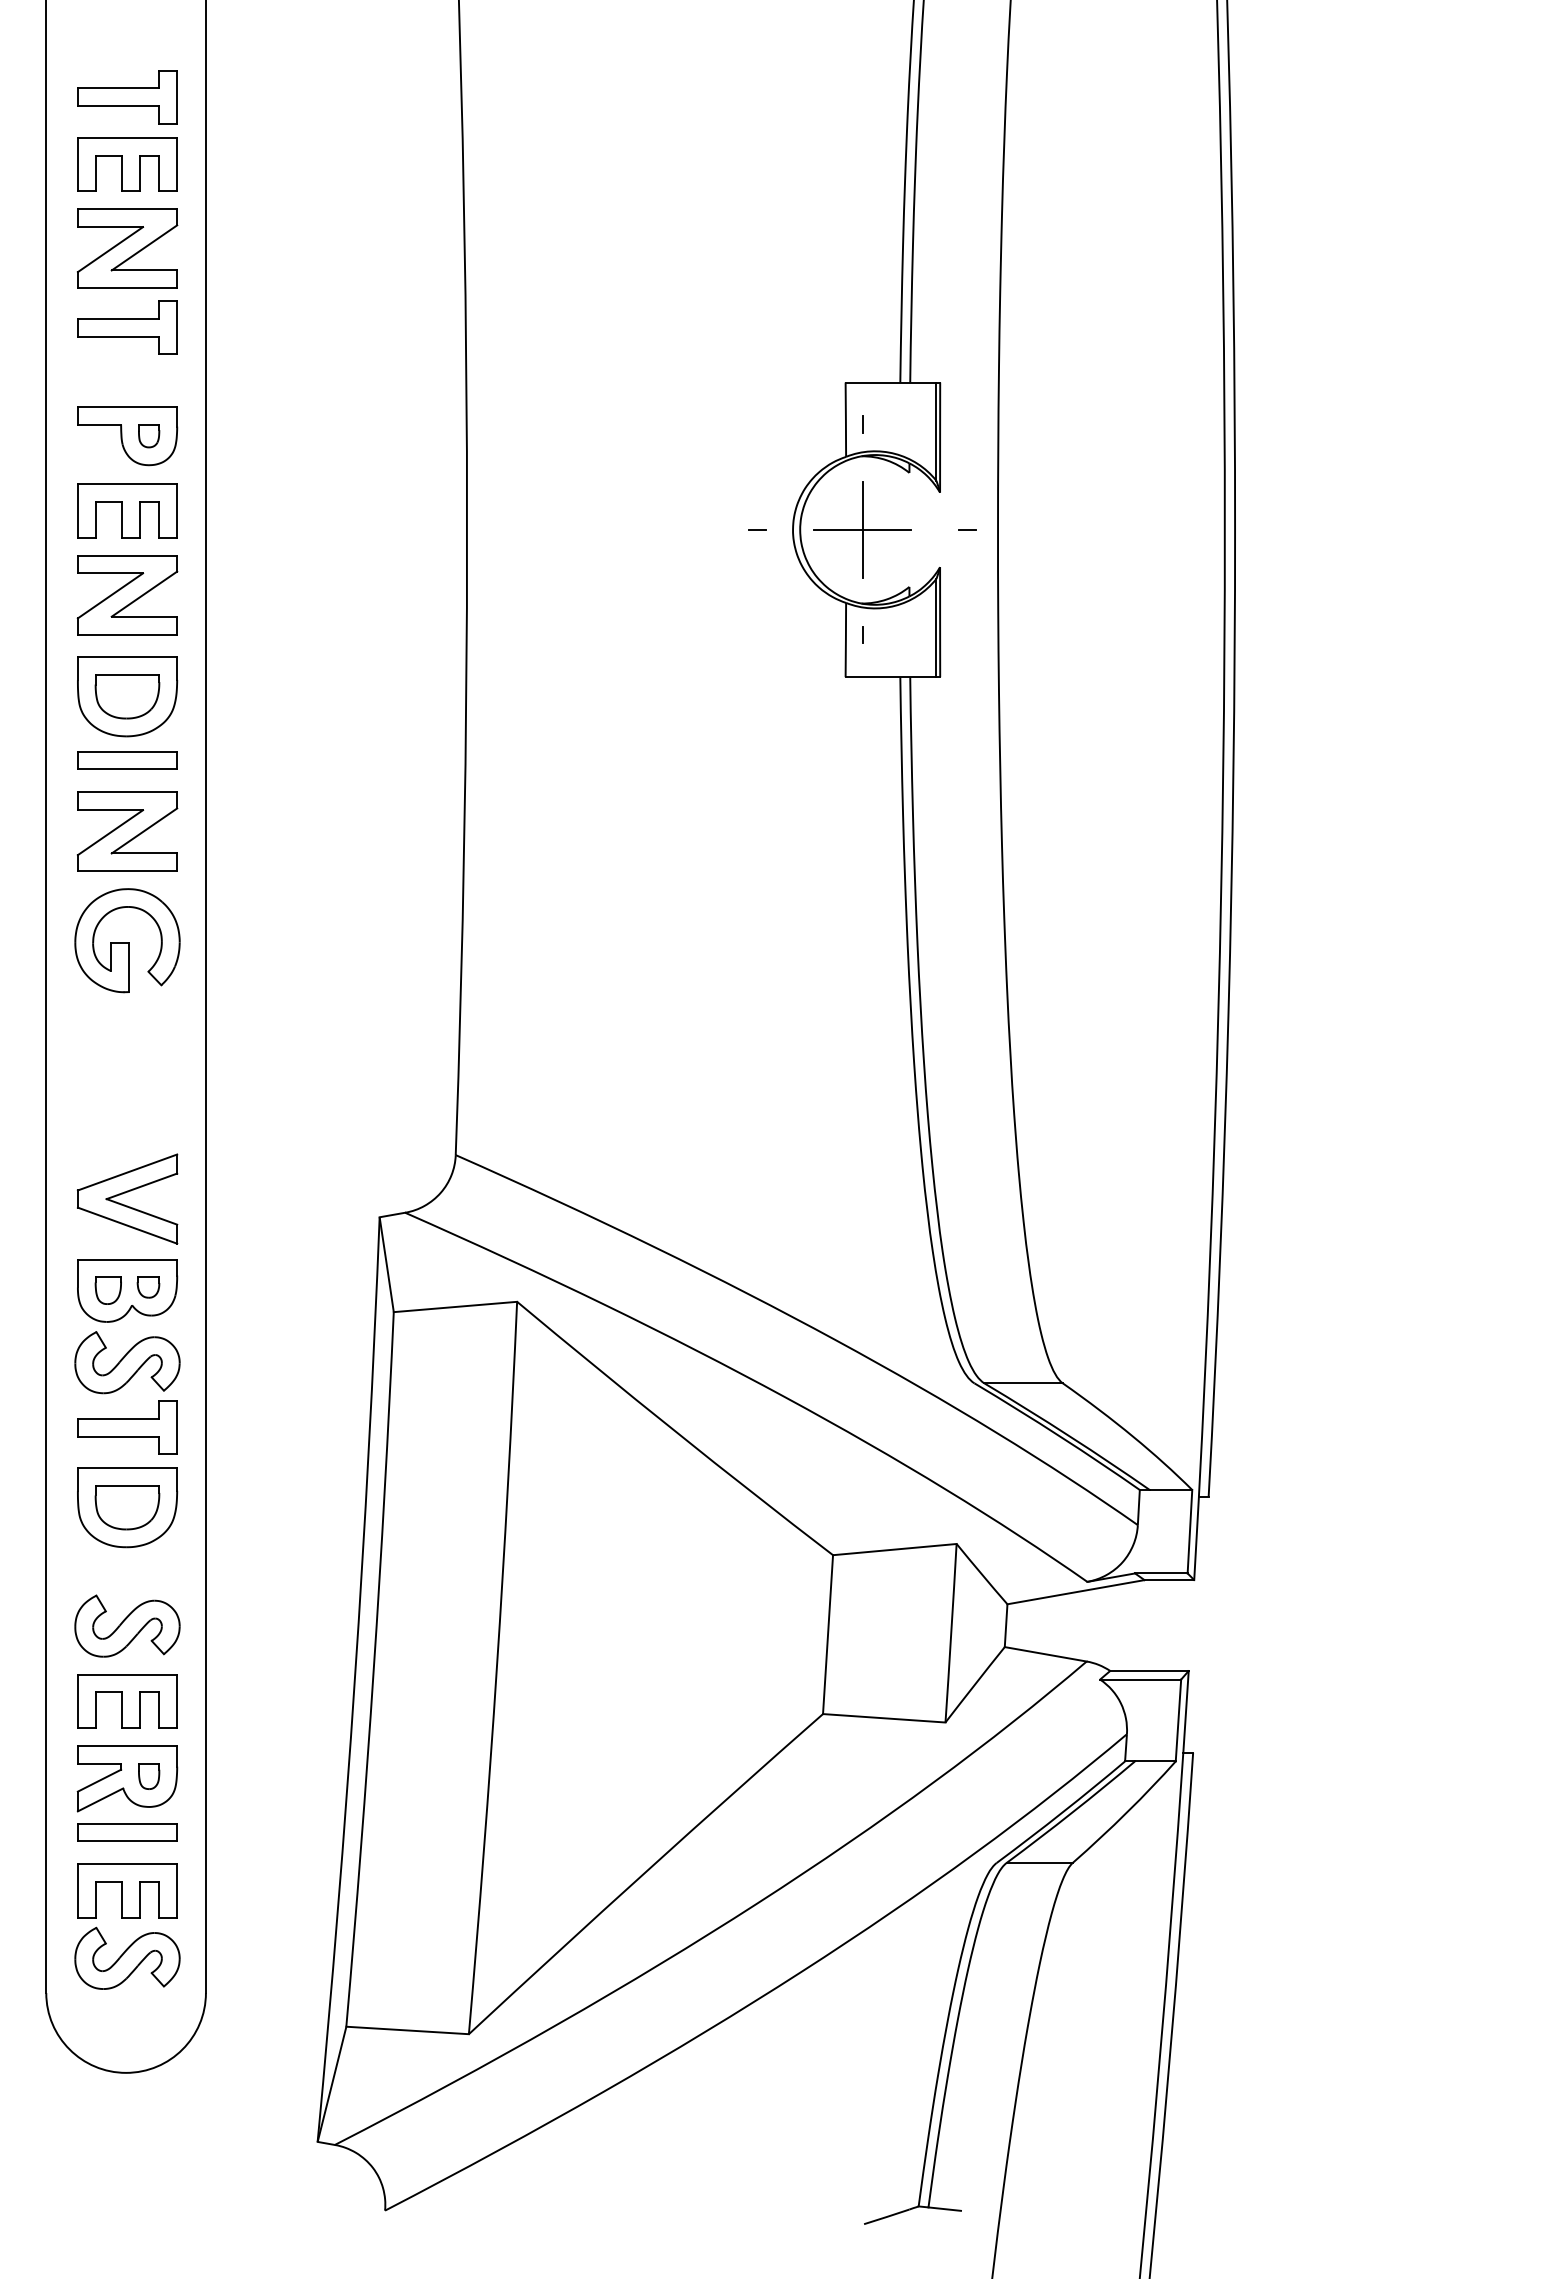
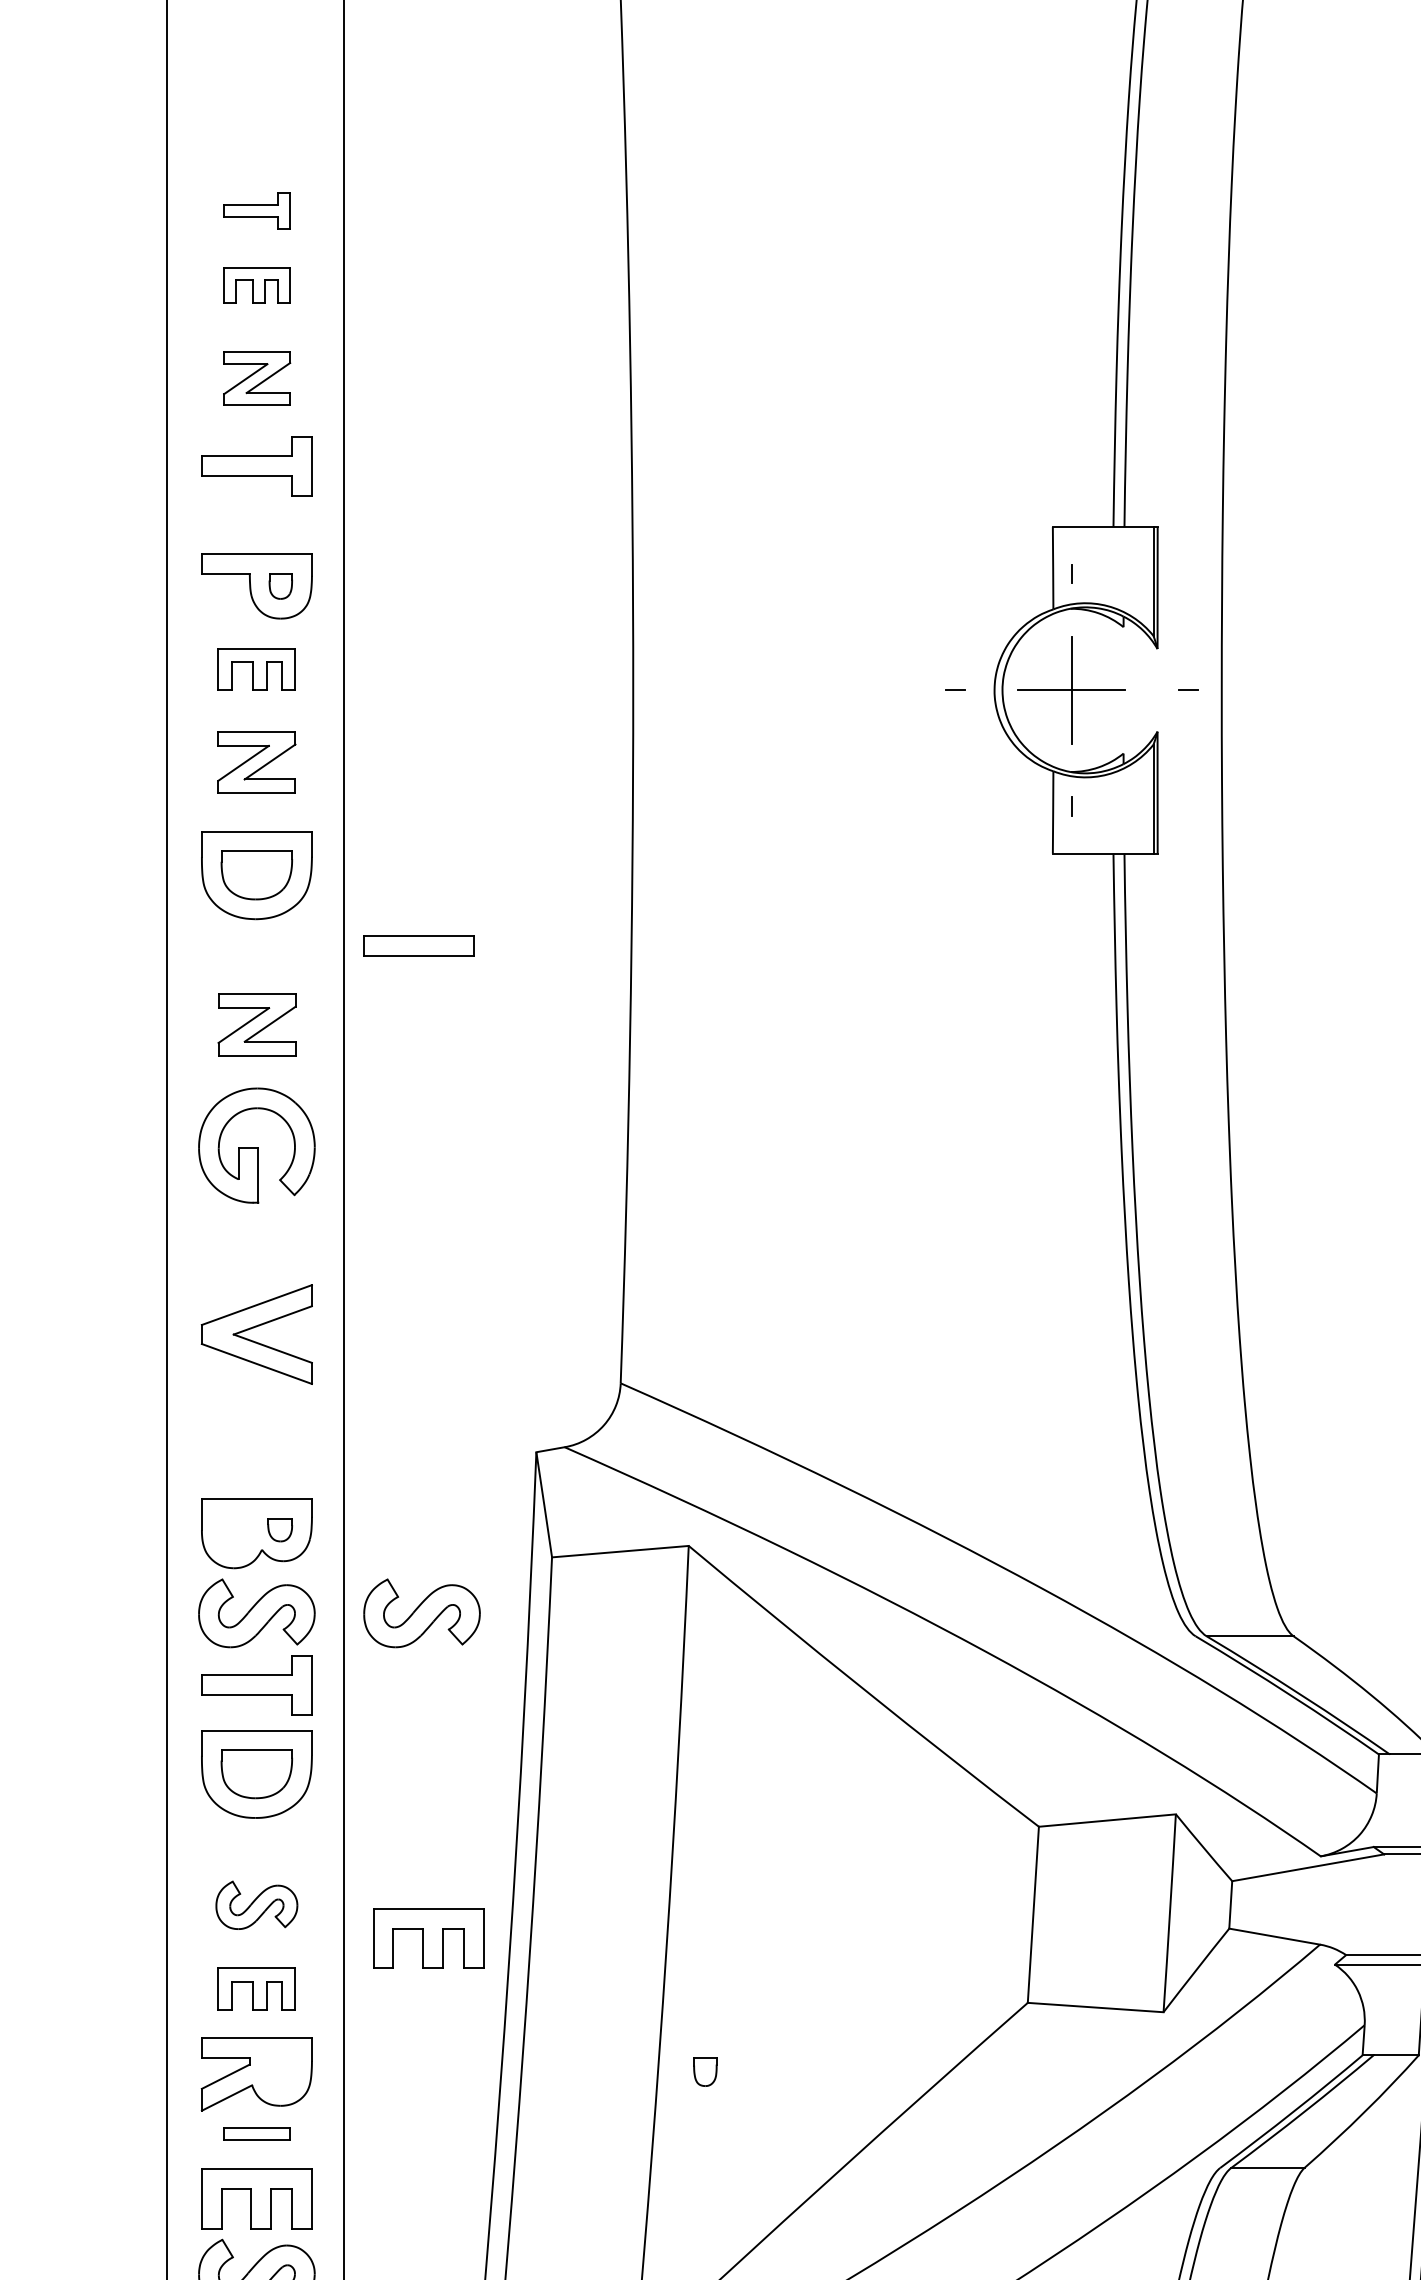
part: (127, 97) -> (256, 211), size x0.6
part: (127, 164) -> (256, 285), size x0.6
part: (127, 248) -> (256, 378), size x0.6
part: (127, 510) -> (256, 668), size x0.7
part: (127, 595) -> (256, 763), size x0.7
part: (127, 760) -> (418, 945), moved
part: (127, 831) -> (256, 1024), size x0.7
part: (127, 1198) -> (256, 1333), moved
part: (107, 1290) -> (234, 1533), removed
part: (276, 1362) -> (422, 1613), added
part: (127, 1625) -> (256, 1904), size x0.7
part: (282, 1655) -> (428, 1937), added
part: (127, 1701) -> (256, 1988), size x0.7
part: (149, 1776) -> (705, 2072), moved
part: (127, 1832) -> (256, 2134), size x0.6

